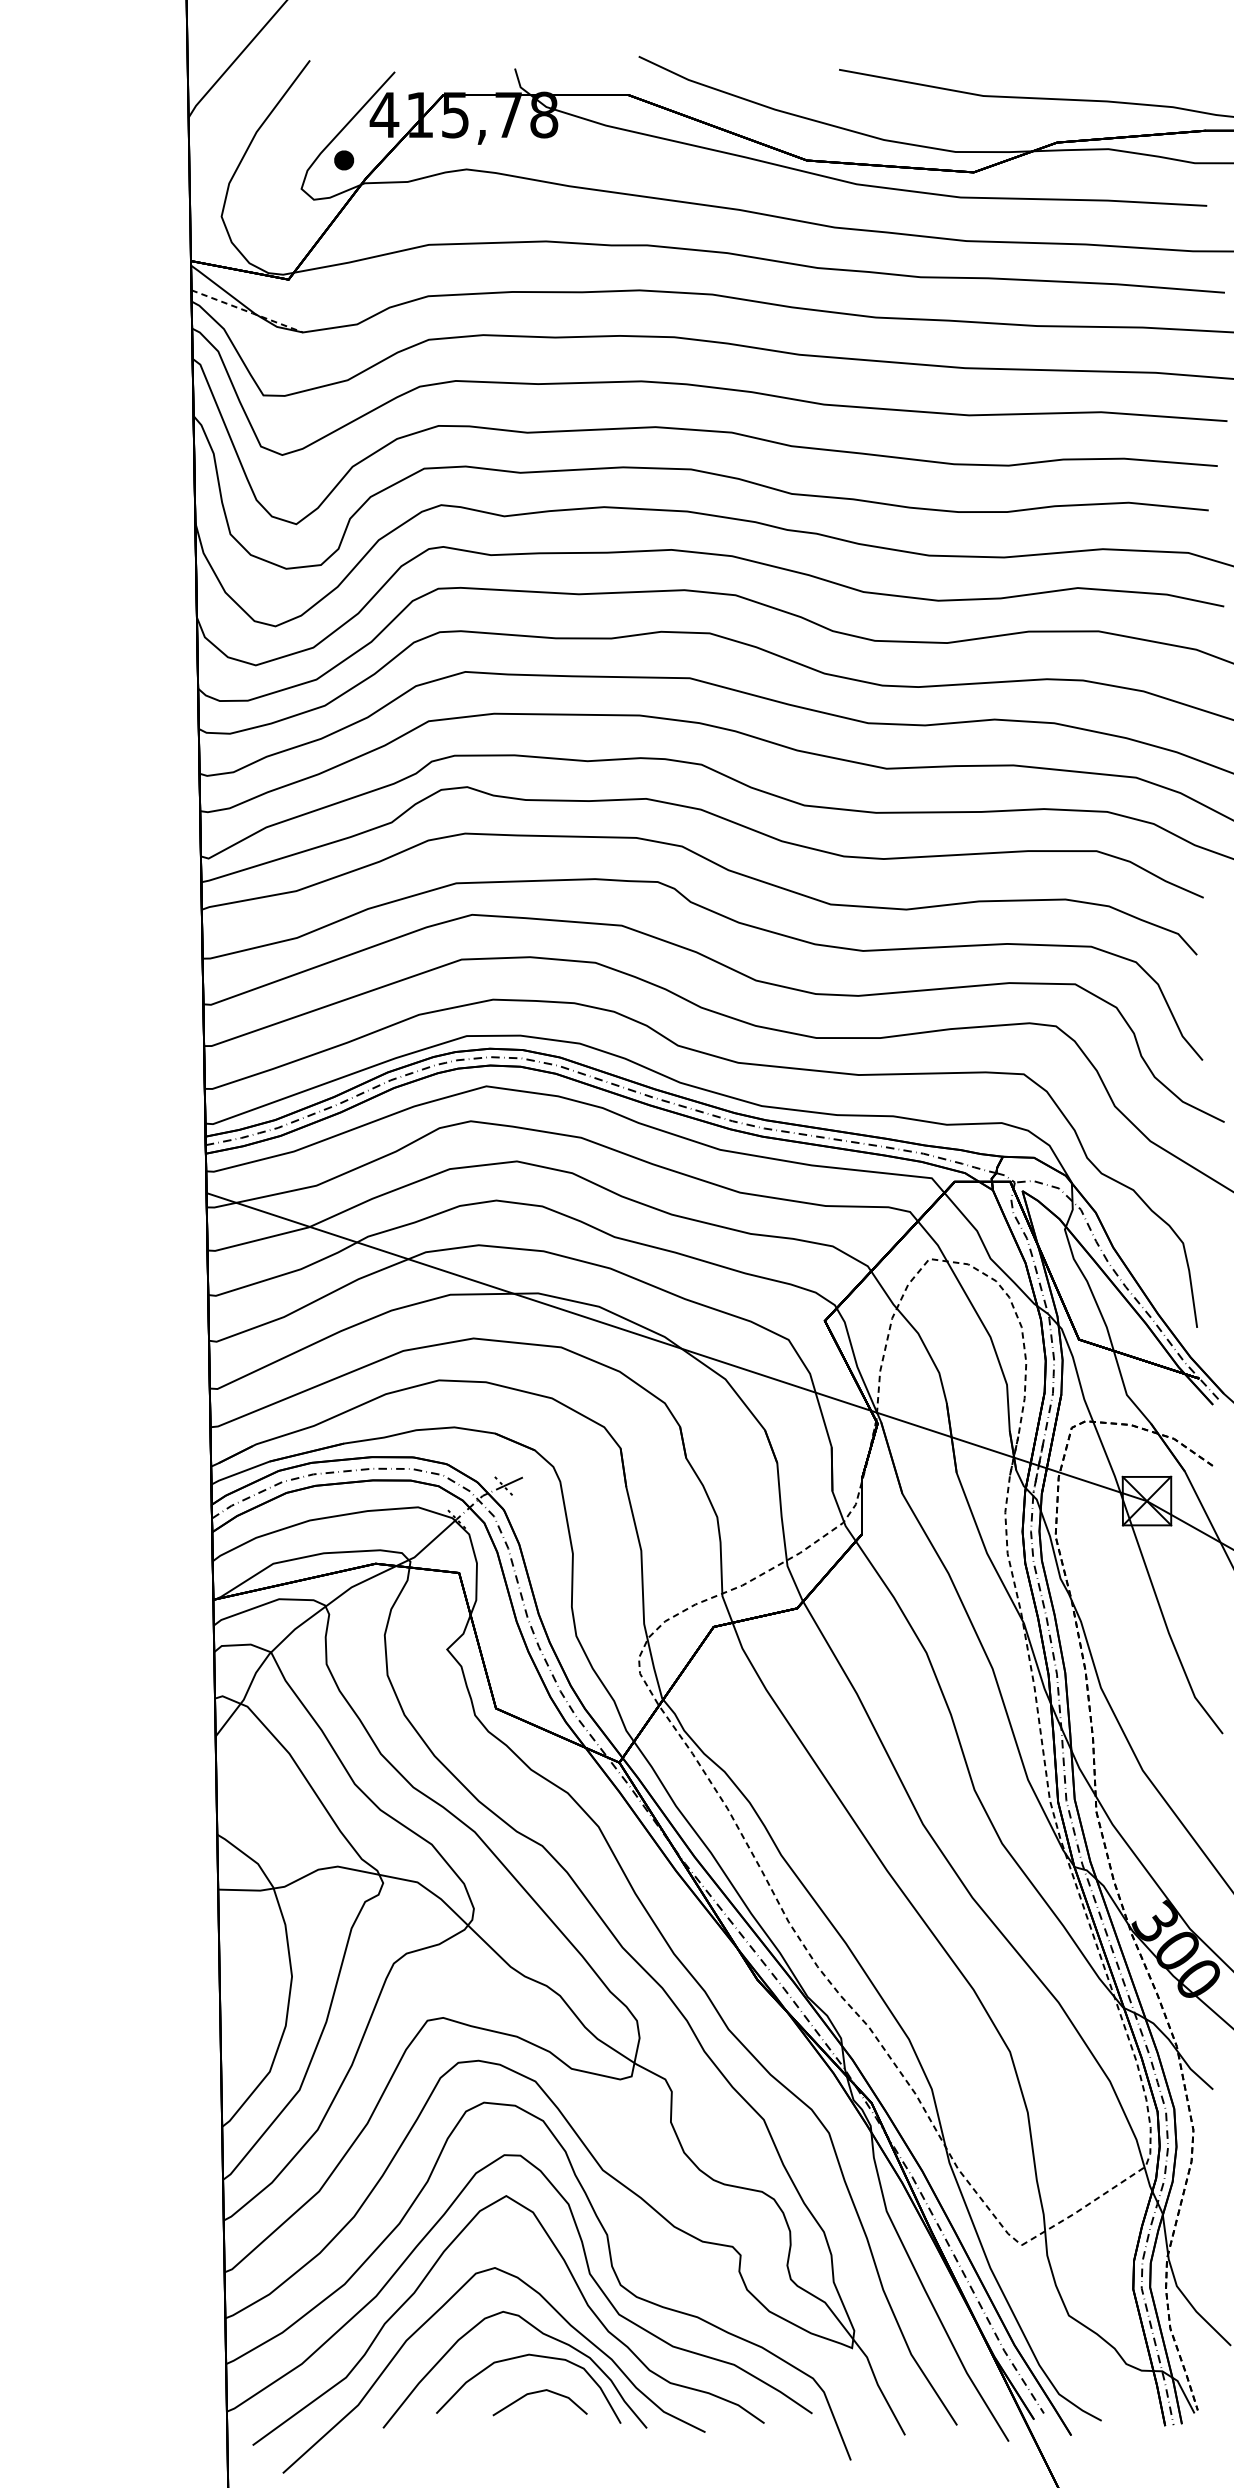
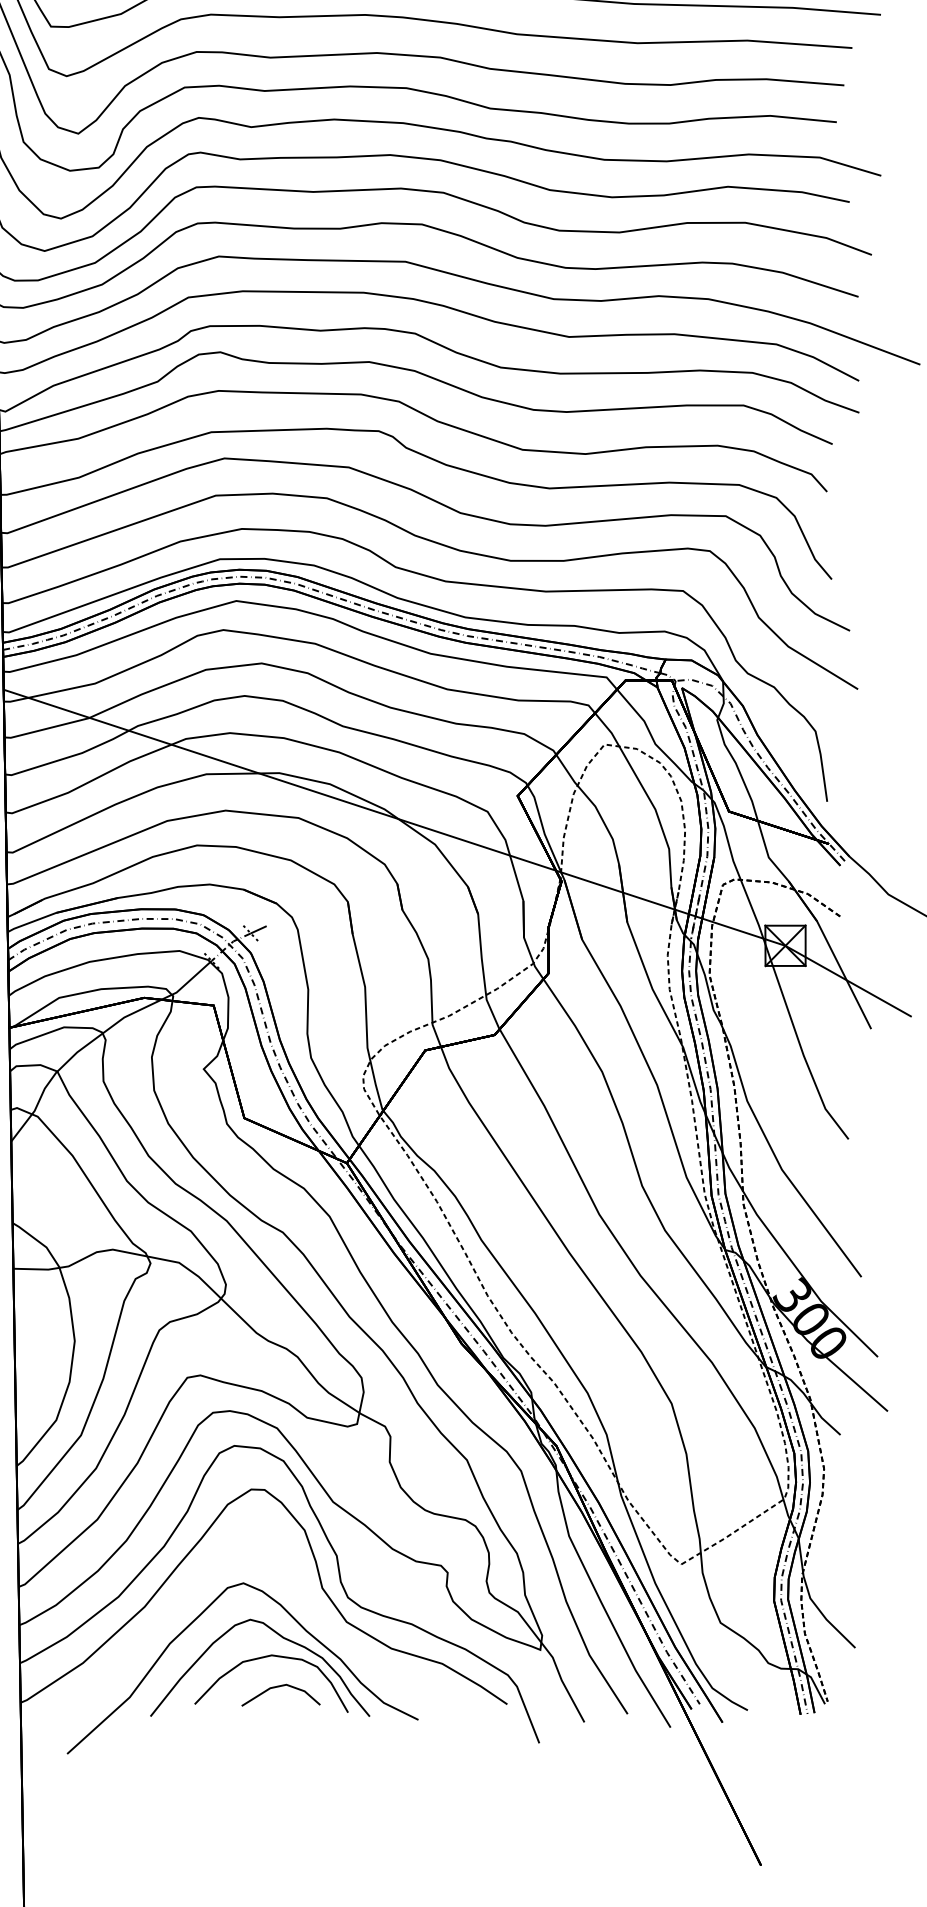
curve: (575, 2284) -> (310, 1597), removed

